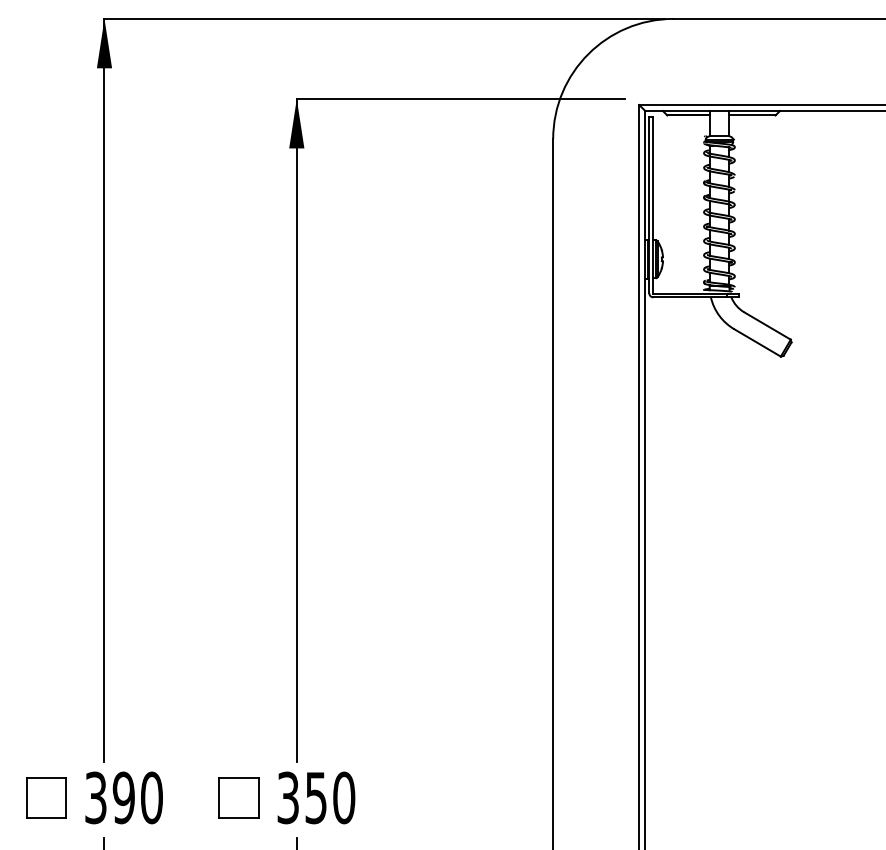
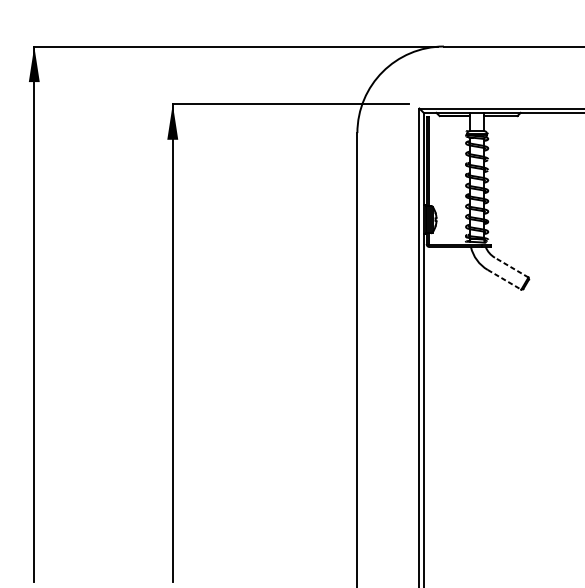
line: (767, 325) -> (511, 267), solid -> dashed
line: (757, 343) -> (504, 280), solid -> dashed

